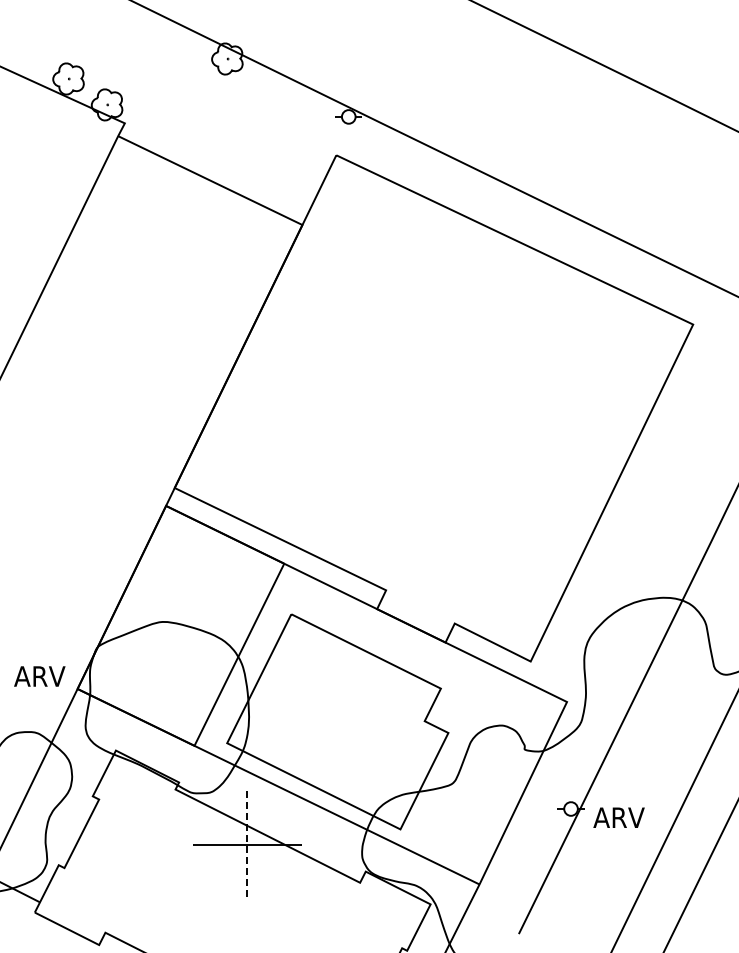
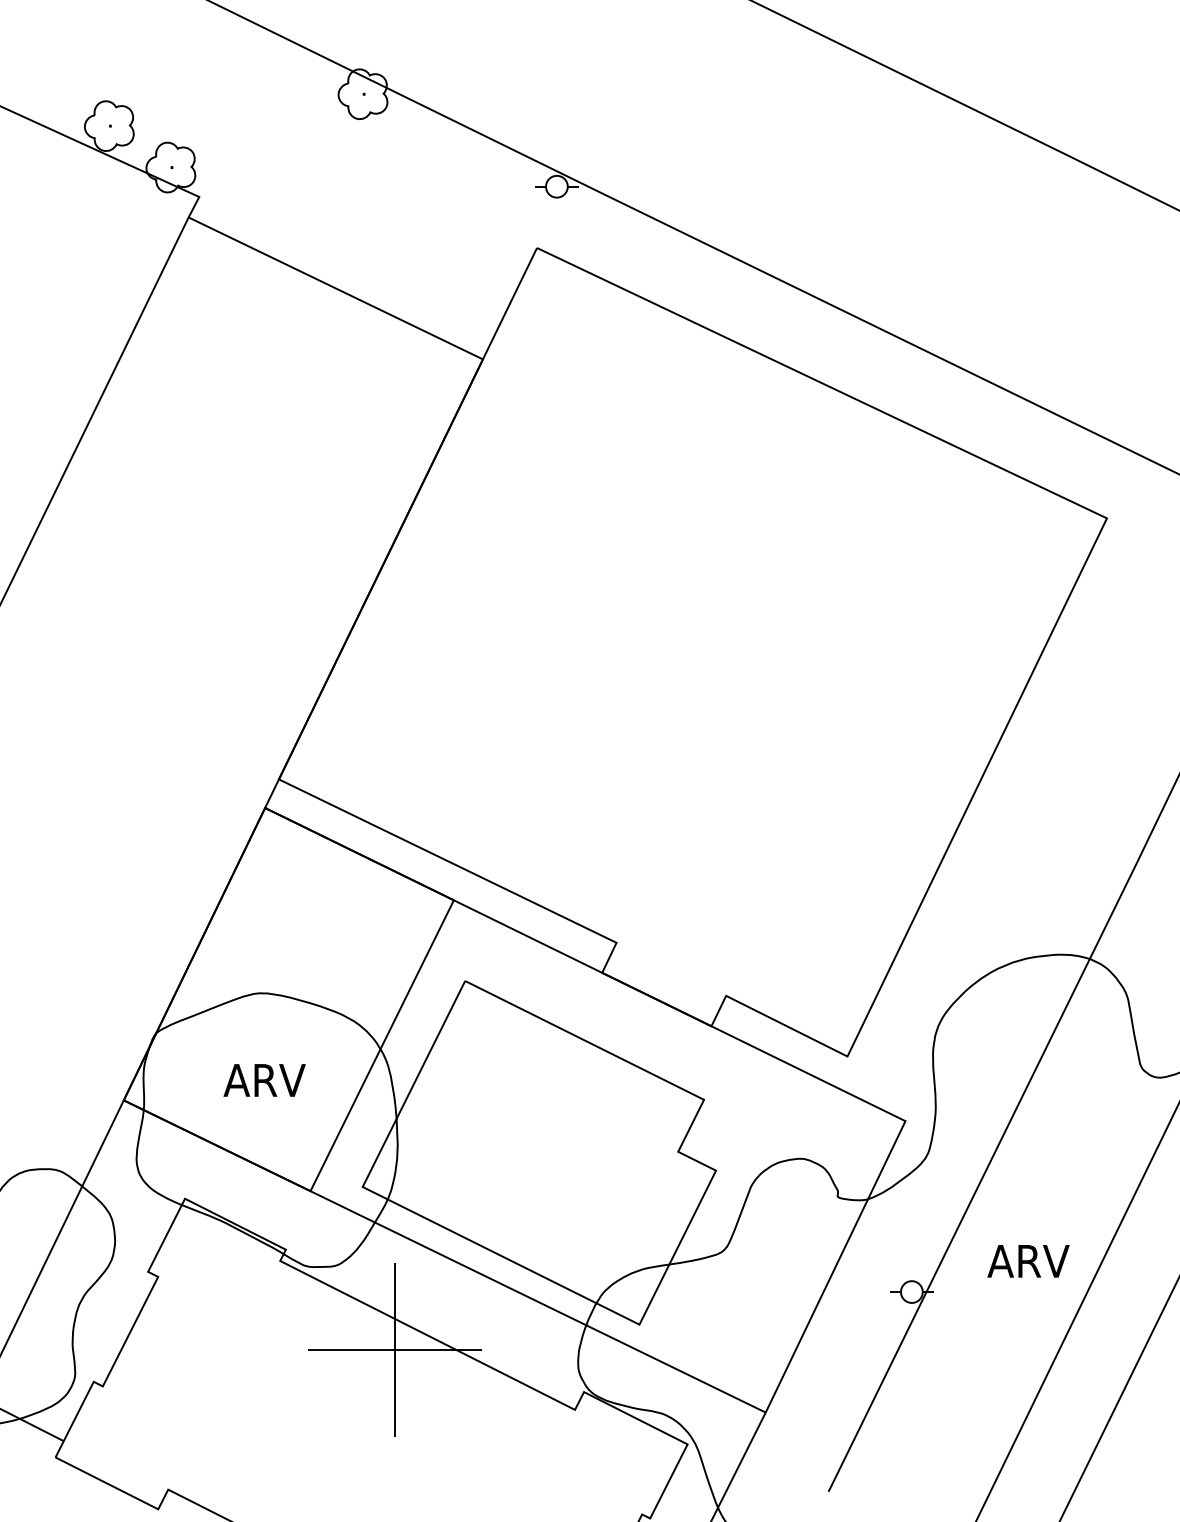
text: (39, 676) -> (264, 1080), moved
text: (618, 817) -> (1027, 1260), moved
line: (247, 845) -> (395, 1350), dashed -> solid

